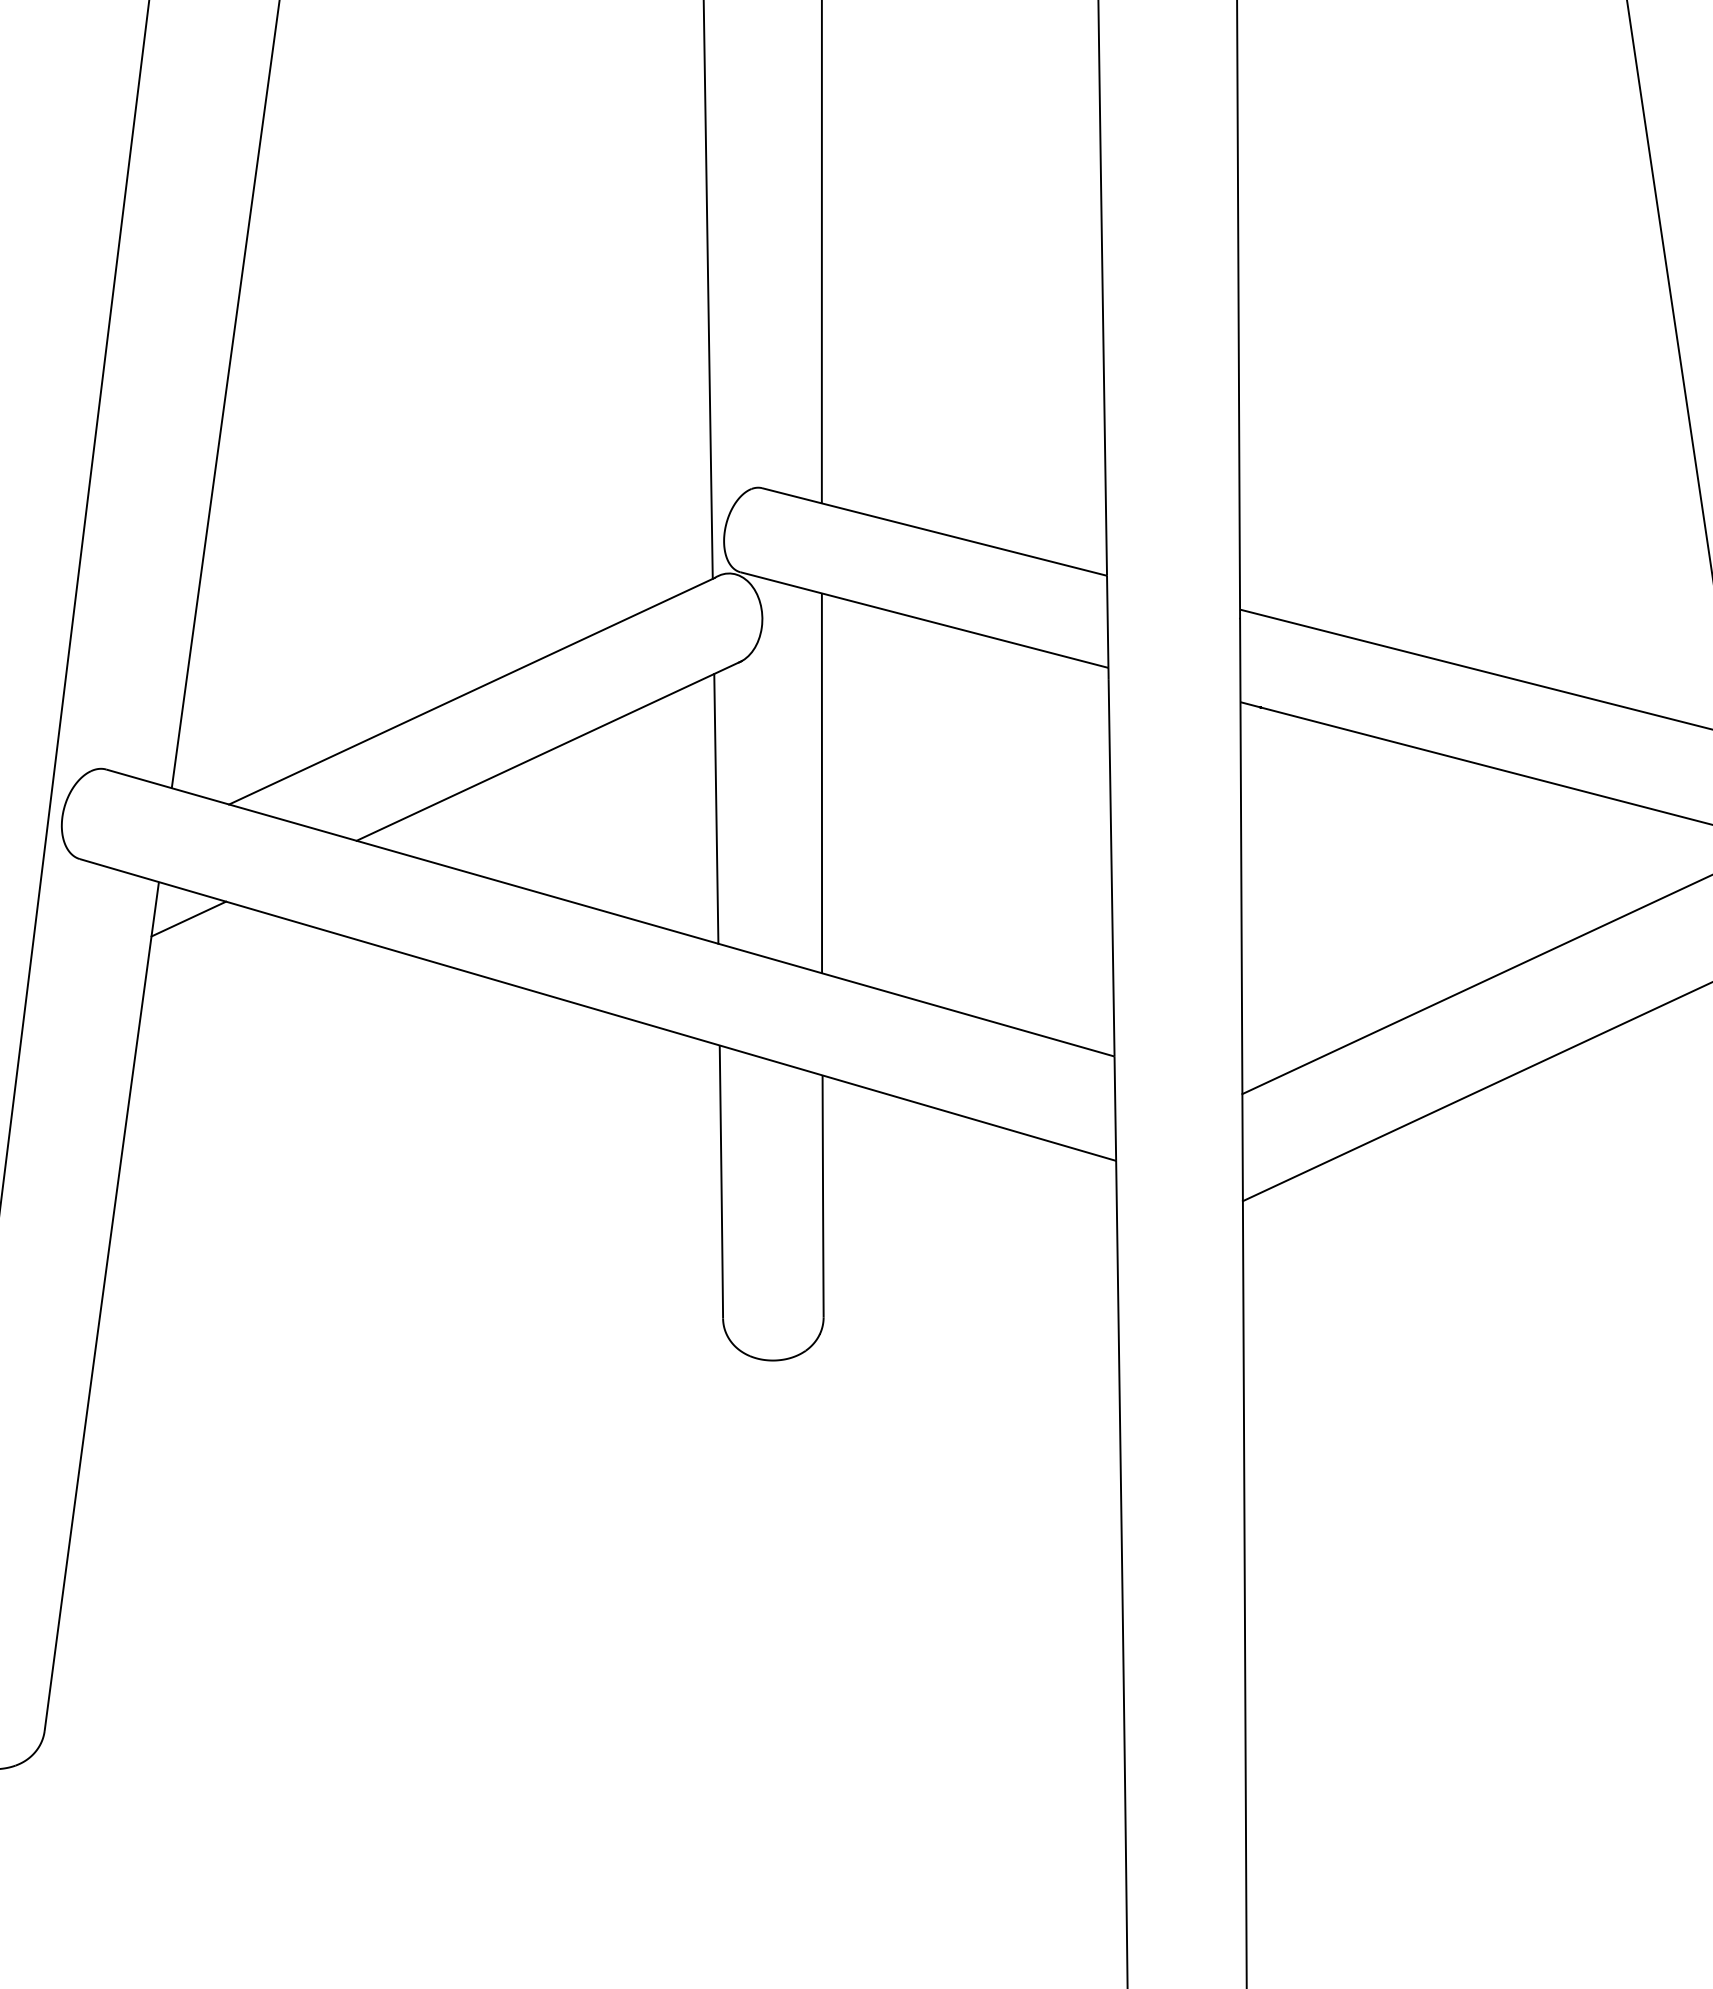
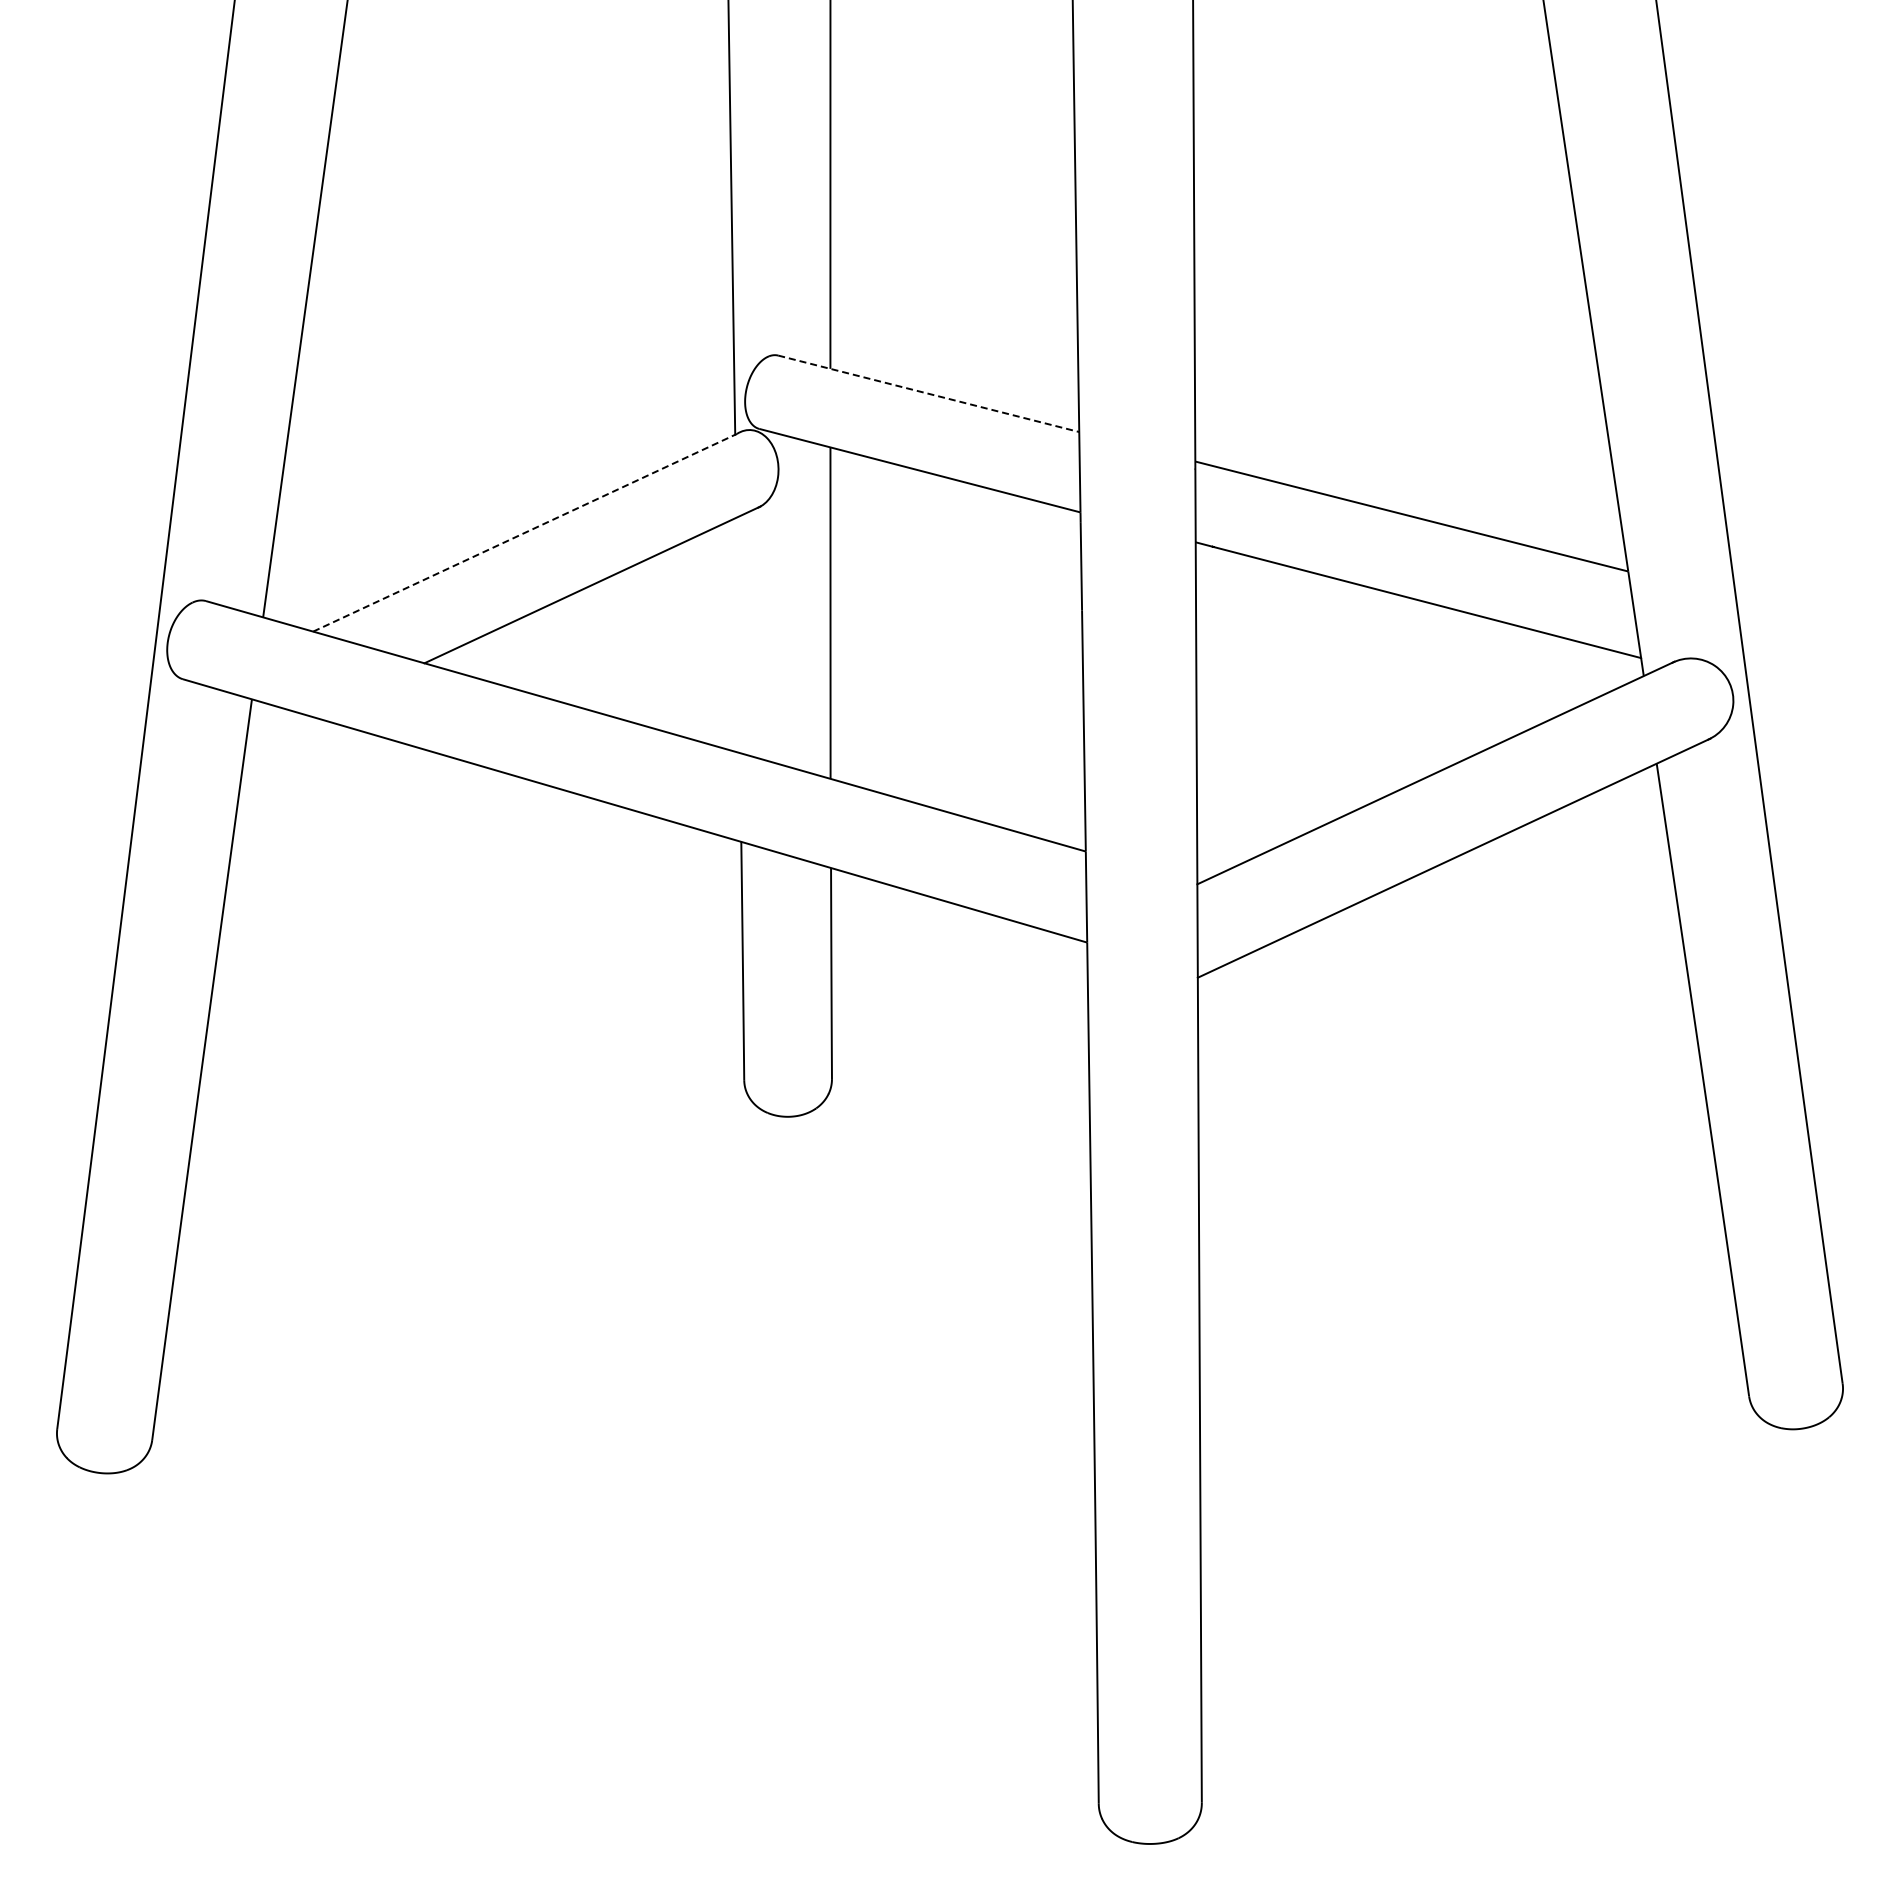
line: (934, 531) -> (928, 393), solid -> dashed
line: (472, 690) -> (525, 532), solid -> dashed
line: (716, 808) -> (738, 635), removed
line: (188, 918) -> (277, 731), removed

